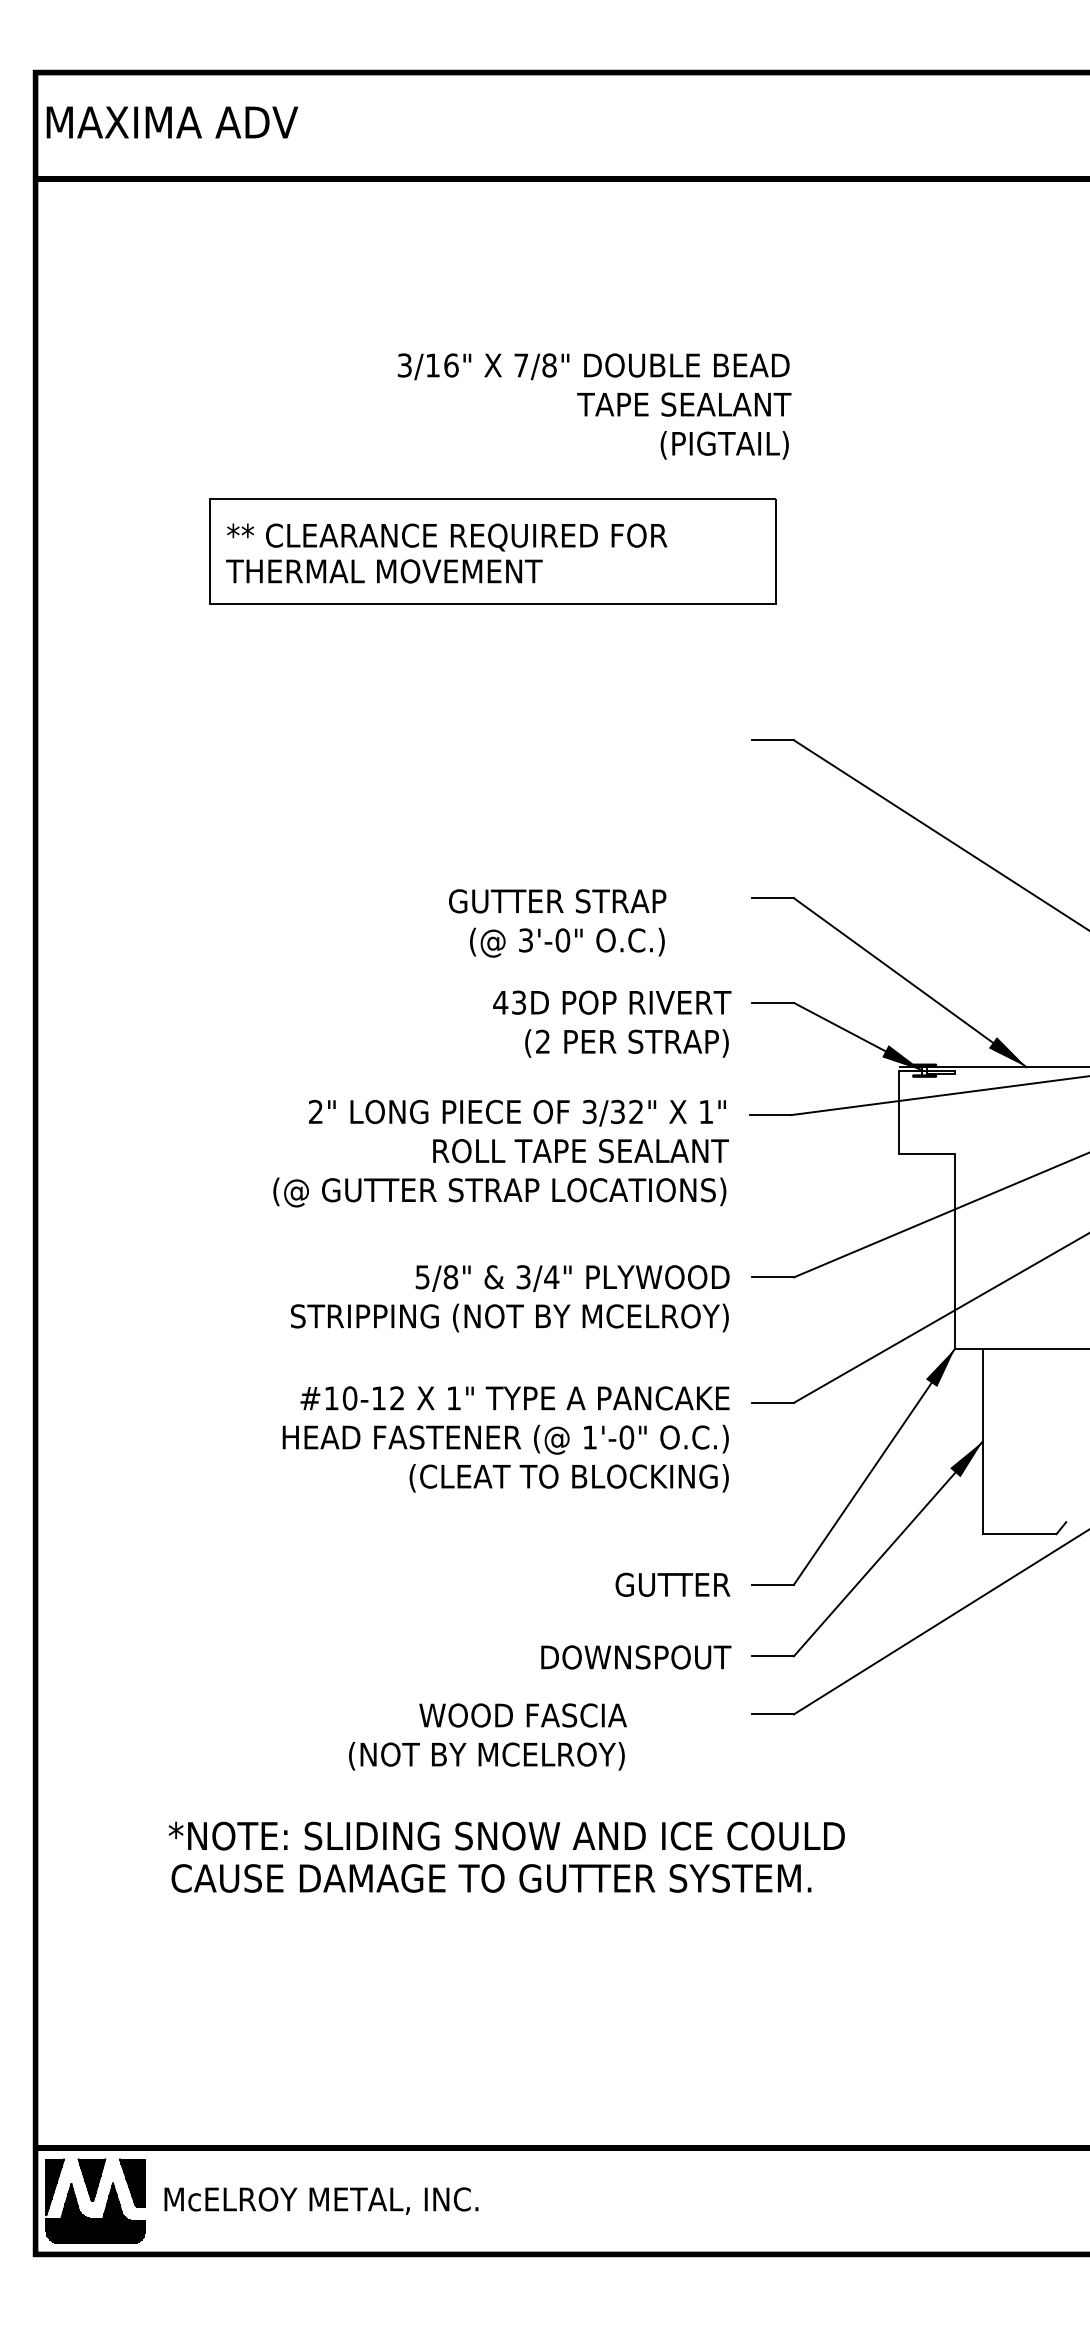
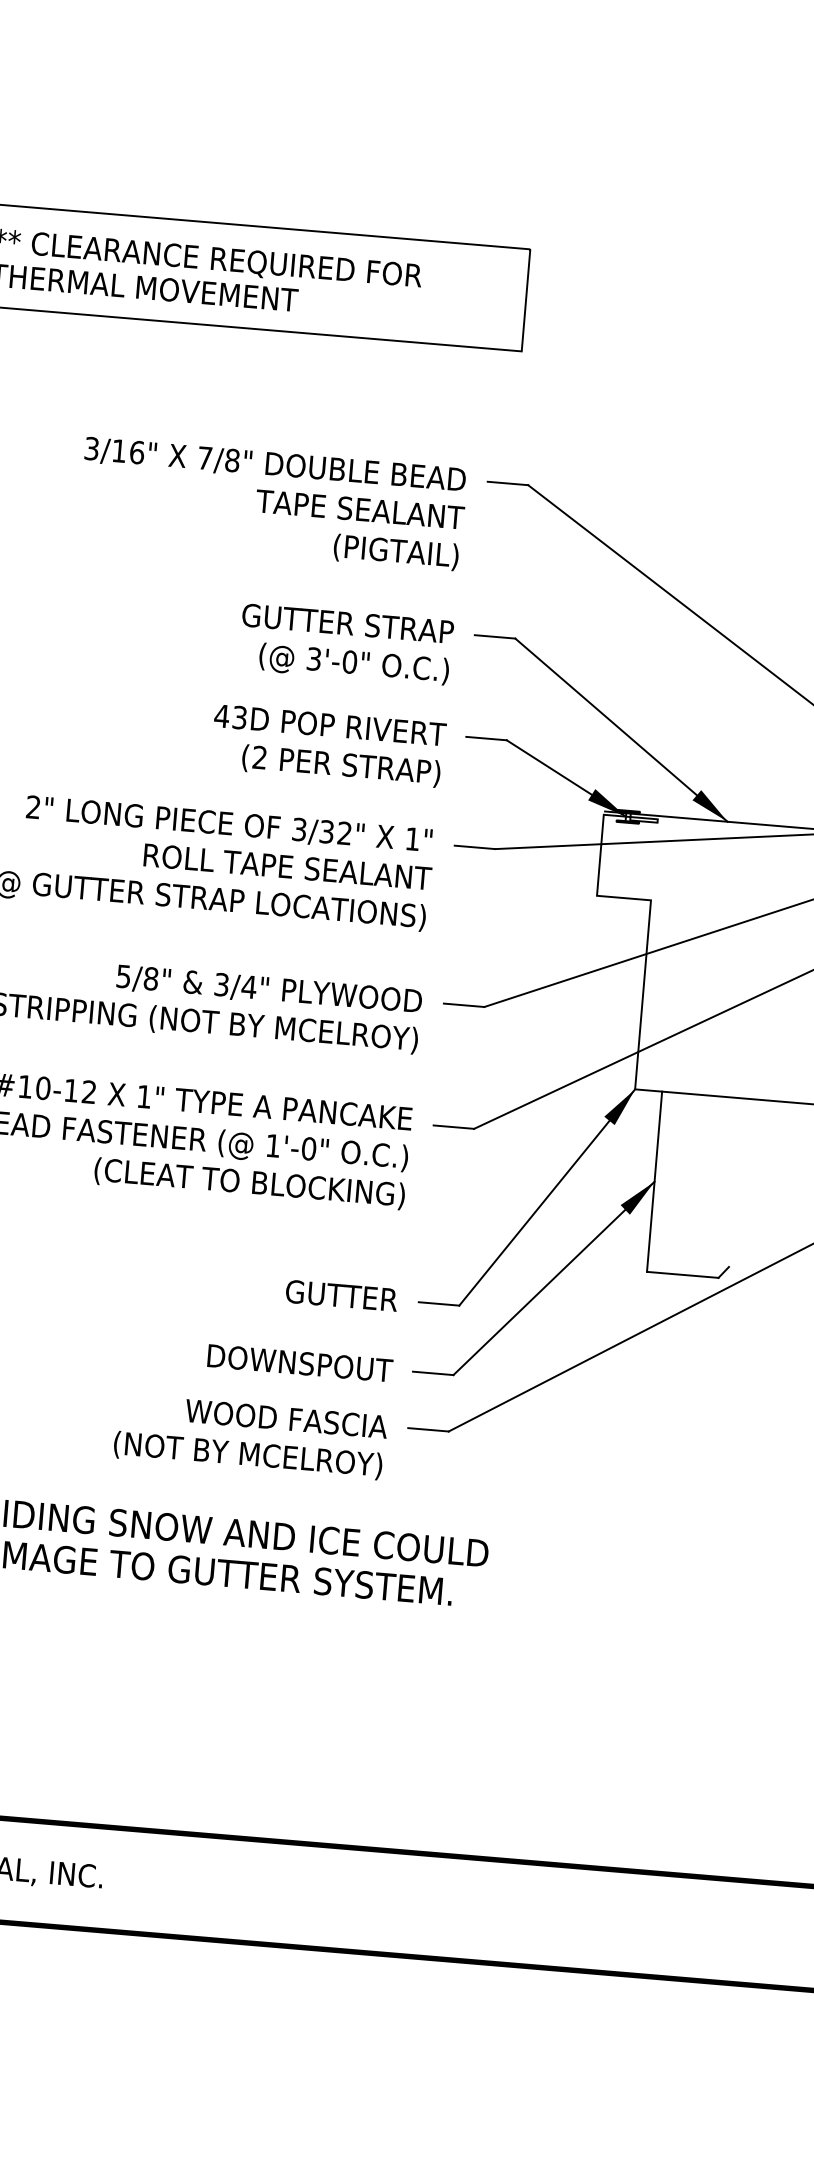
text: (594, 406) -> (272, 504), moved
text: (557, 923) -> (346, 645), moved
text: (487, 1736) -> (250, 1436), moved

